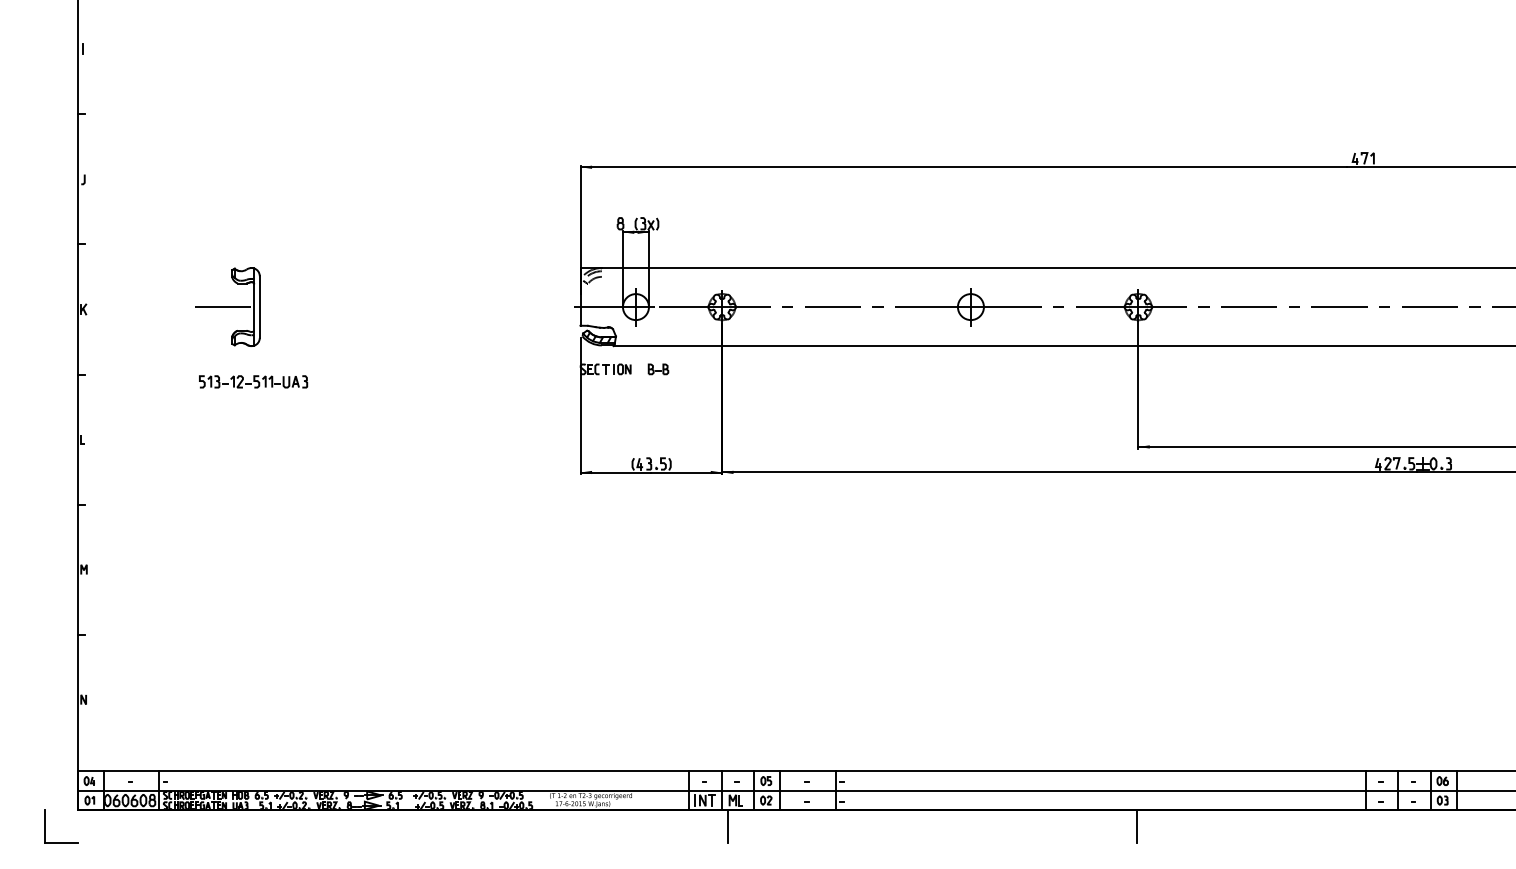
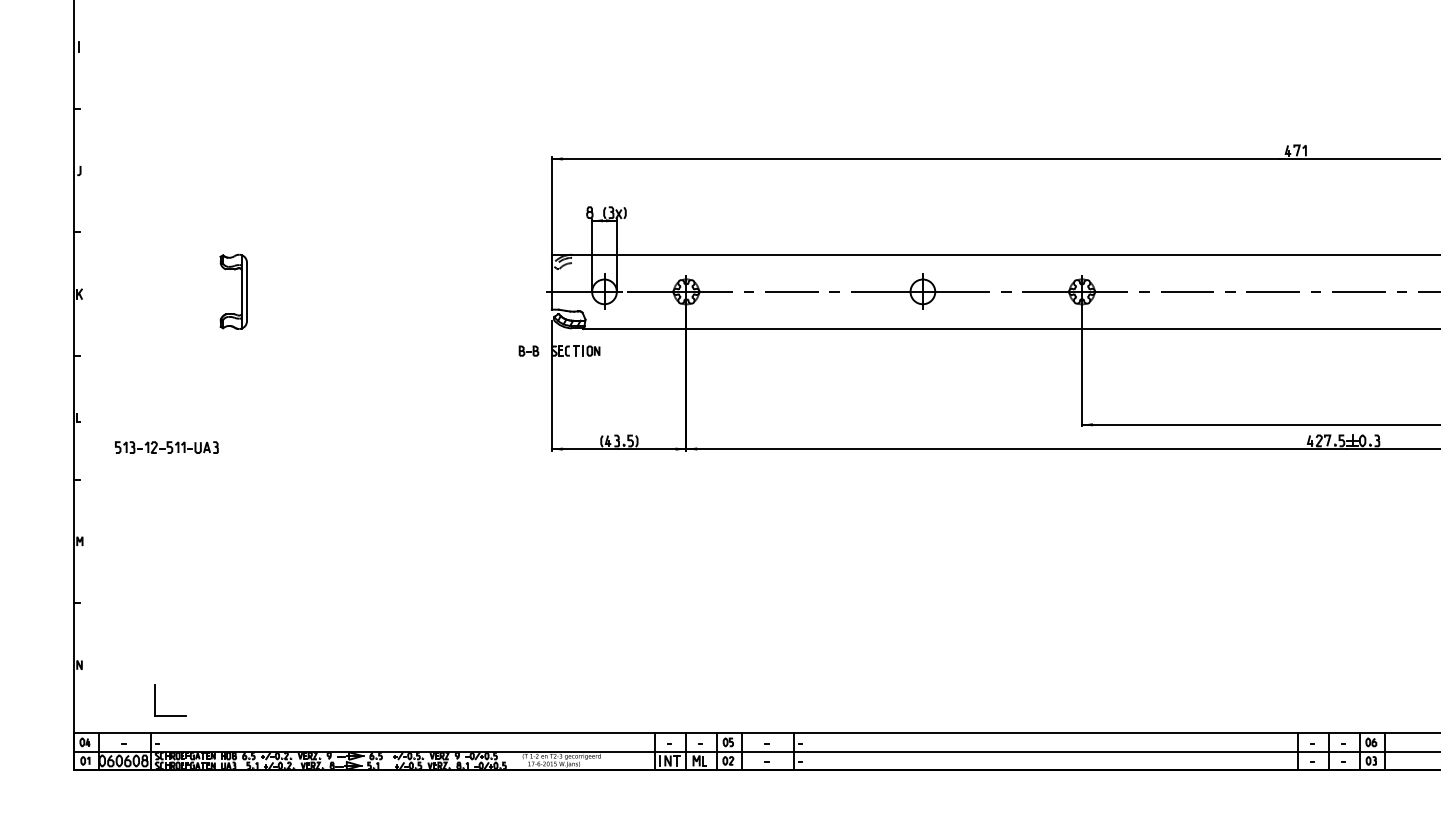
line: (228, 307) -> (217, 292), removed
part: (658, 369) -> (528, 351), moved
part: (253, 381) -> (166, 447), moved
part: (45, 826) -> (155, 700), moved
line: (728, 826) -> (692, 785), removed
line: (1136, 826) -> (1080, 785), removed

